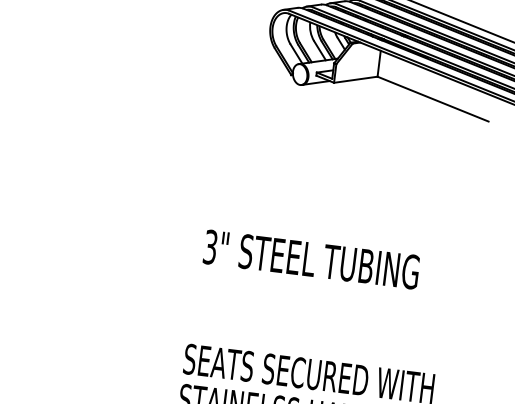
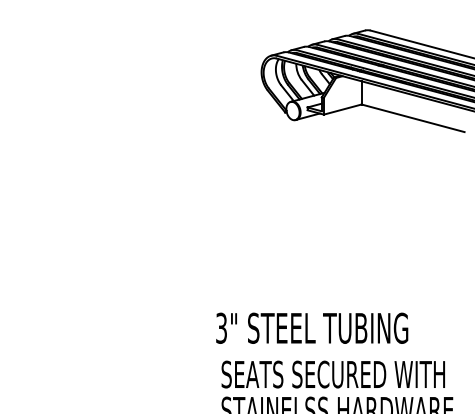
text: (312, 258) -> (312, 327), moved

